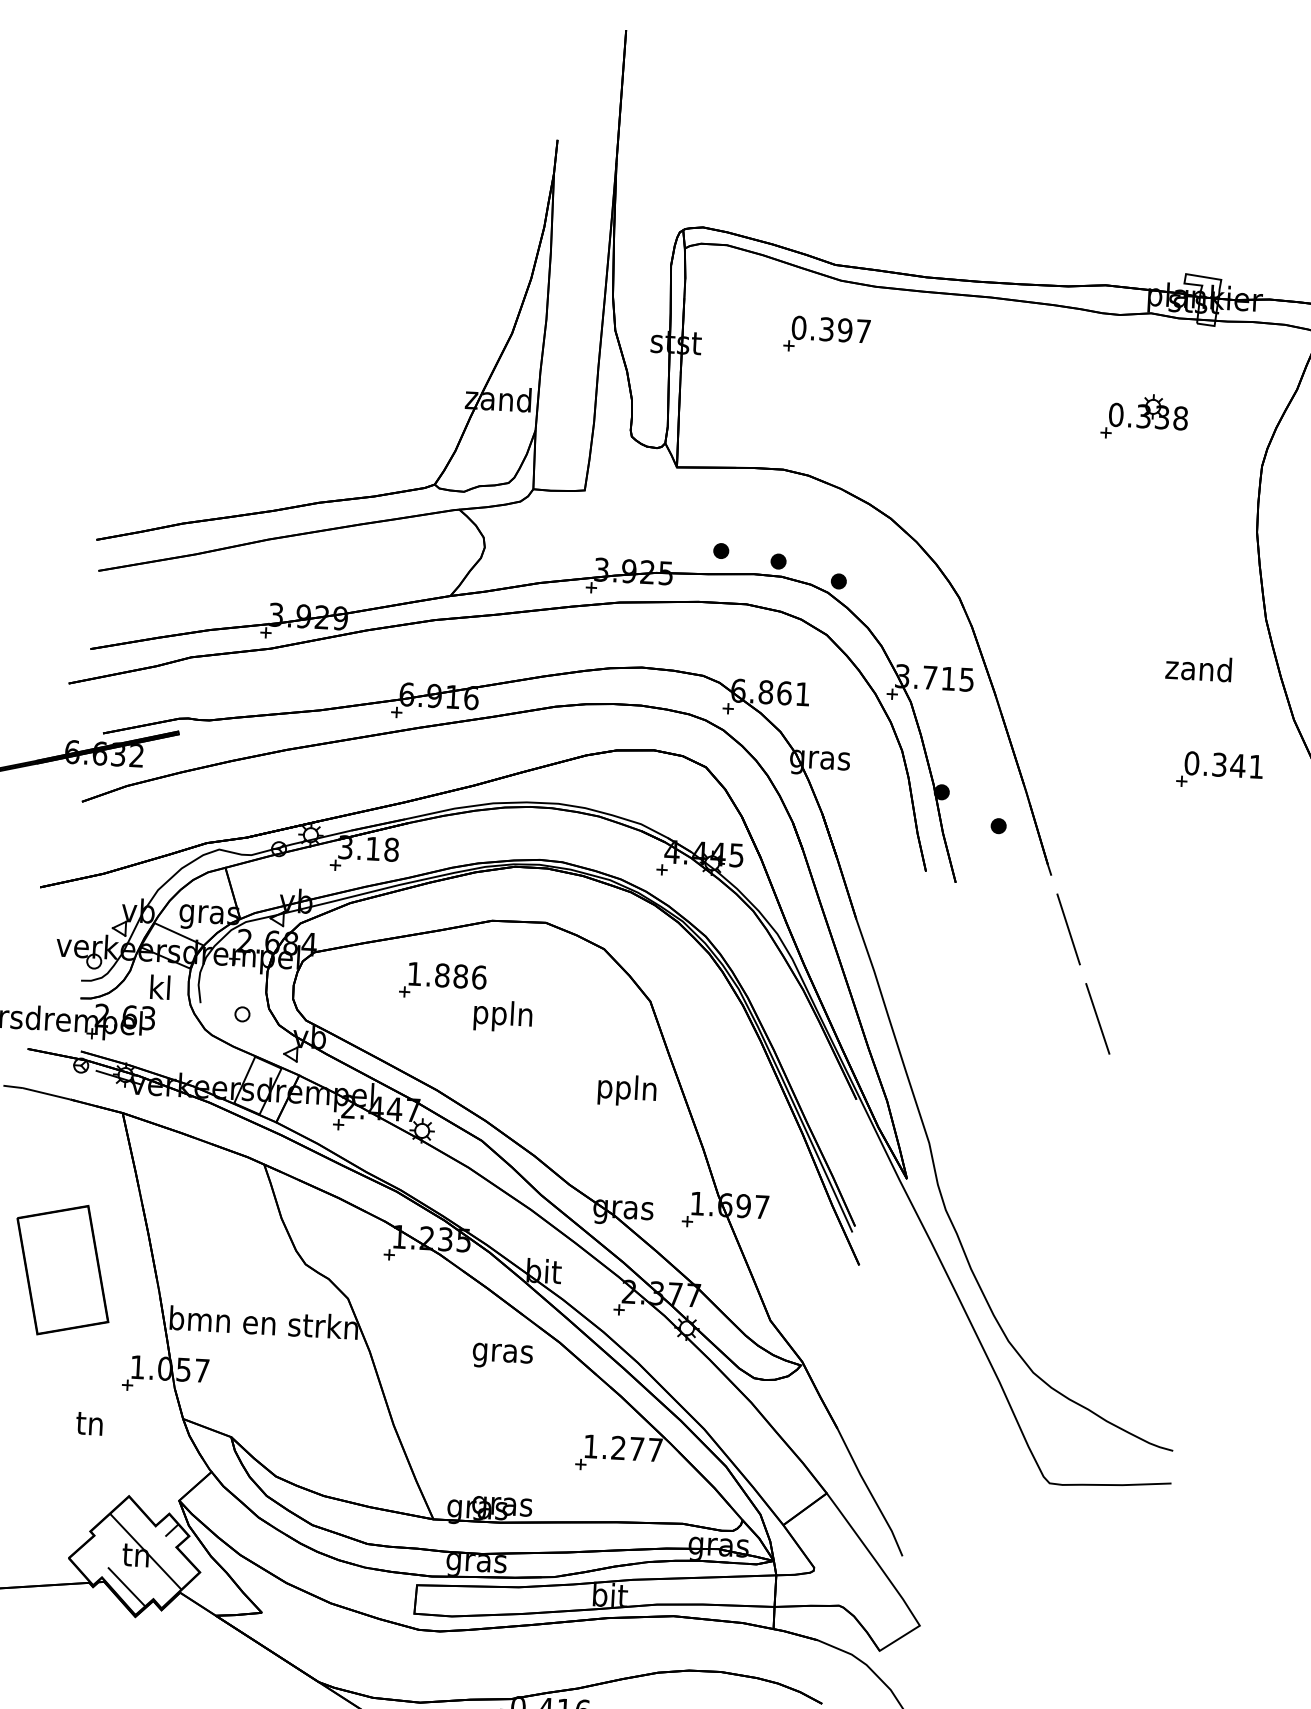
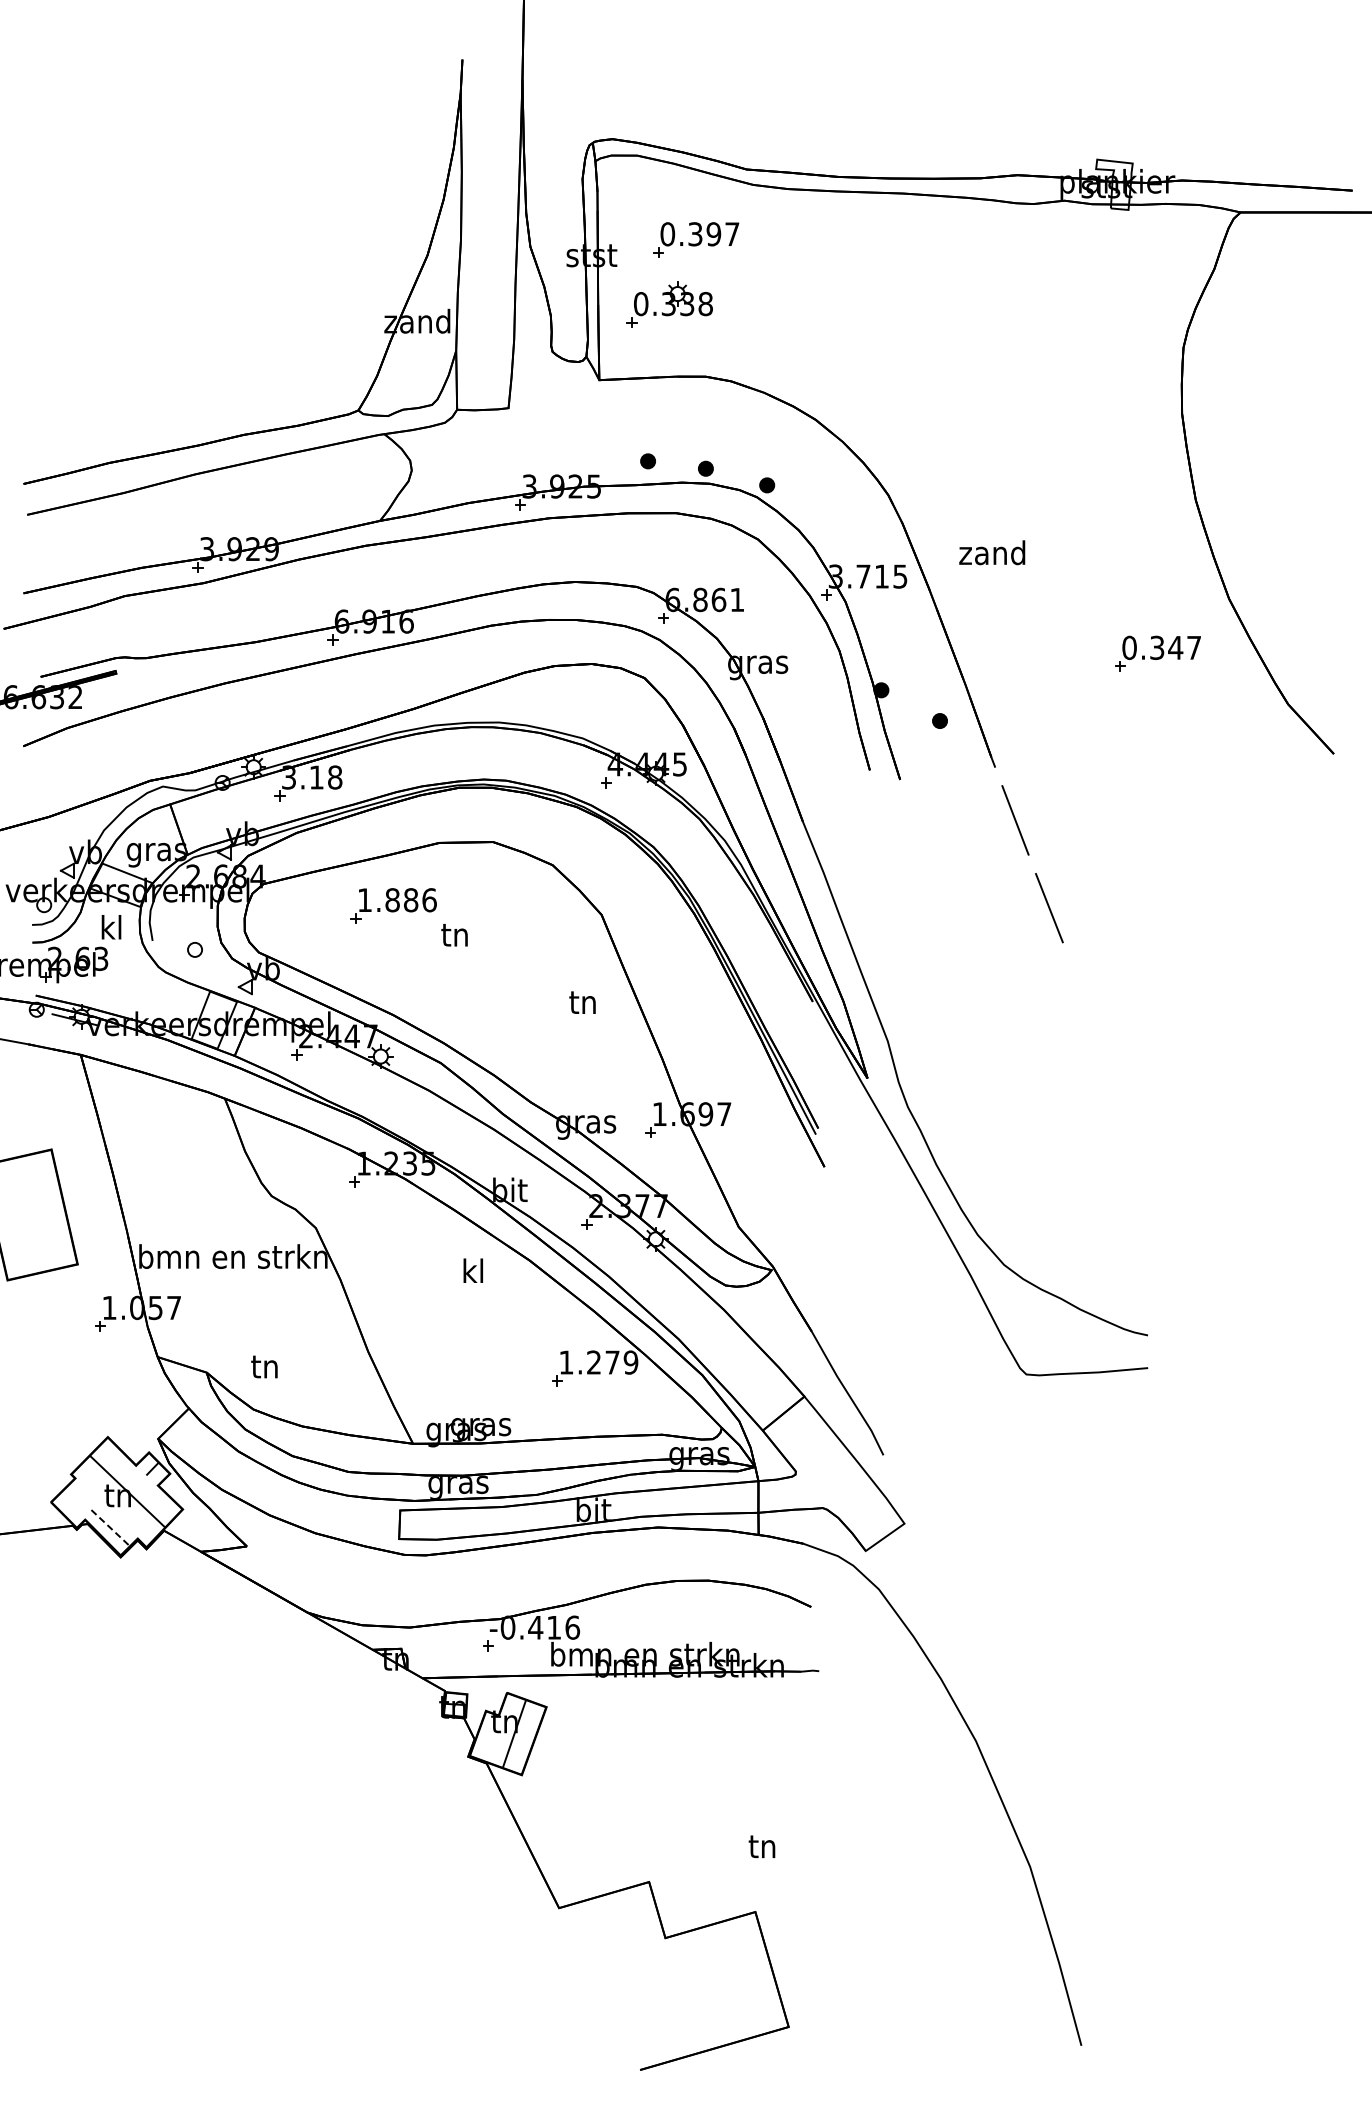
part: (827, 334) -> (696, 239), moved
part: (1144, 416) -> (669, 304), moved
text: (1199, 668) -> (992, 552), moved
text: (1255, 766) -> (1193, 647), 0.341 -> 0.347
text: (503, 1016) -> (455, 937), ppln -> tn
text: (627, 1089) -> (583, 1004), ppln -> tn
text: (502, 1352) -> (473, 1273), gras -> kl
text: (89, 1423) -> (264, 1366), moved
text: (654, 1449) -> (630, 1362), 1.277 -> 1.279
line: (126, 1587) -> (110, 1528), solid -> dashed

